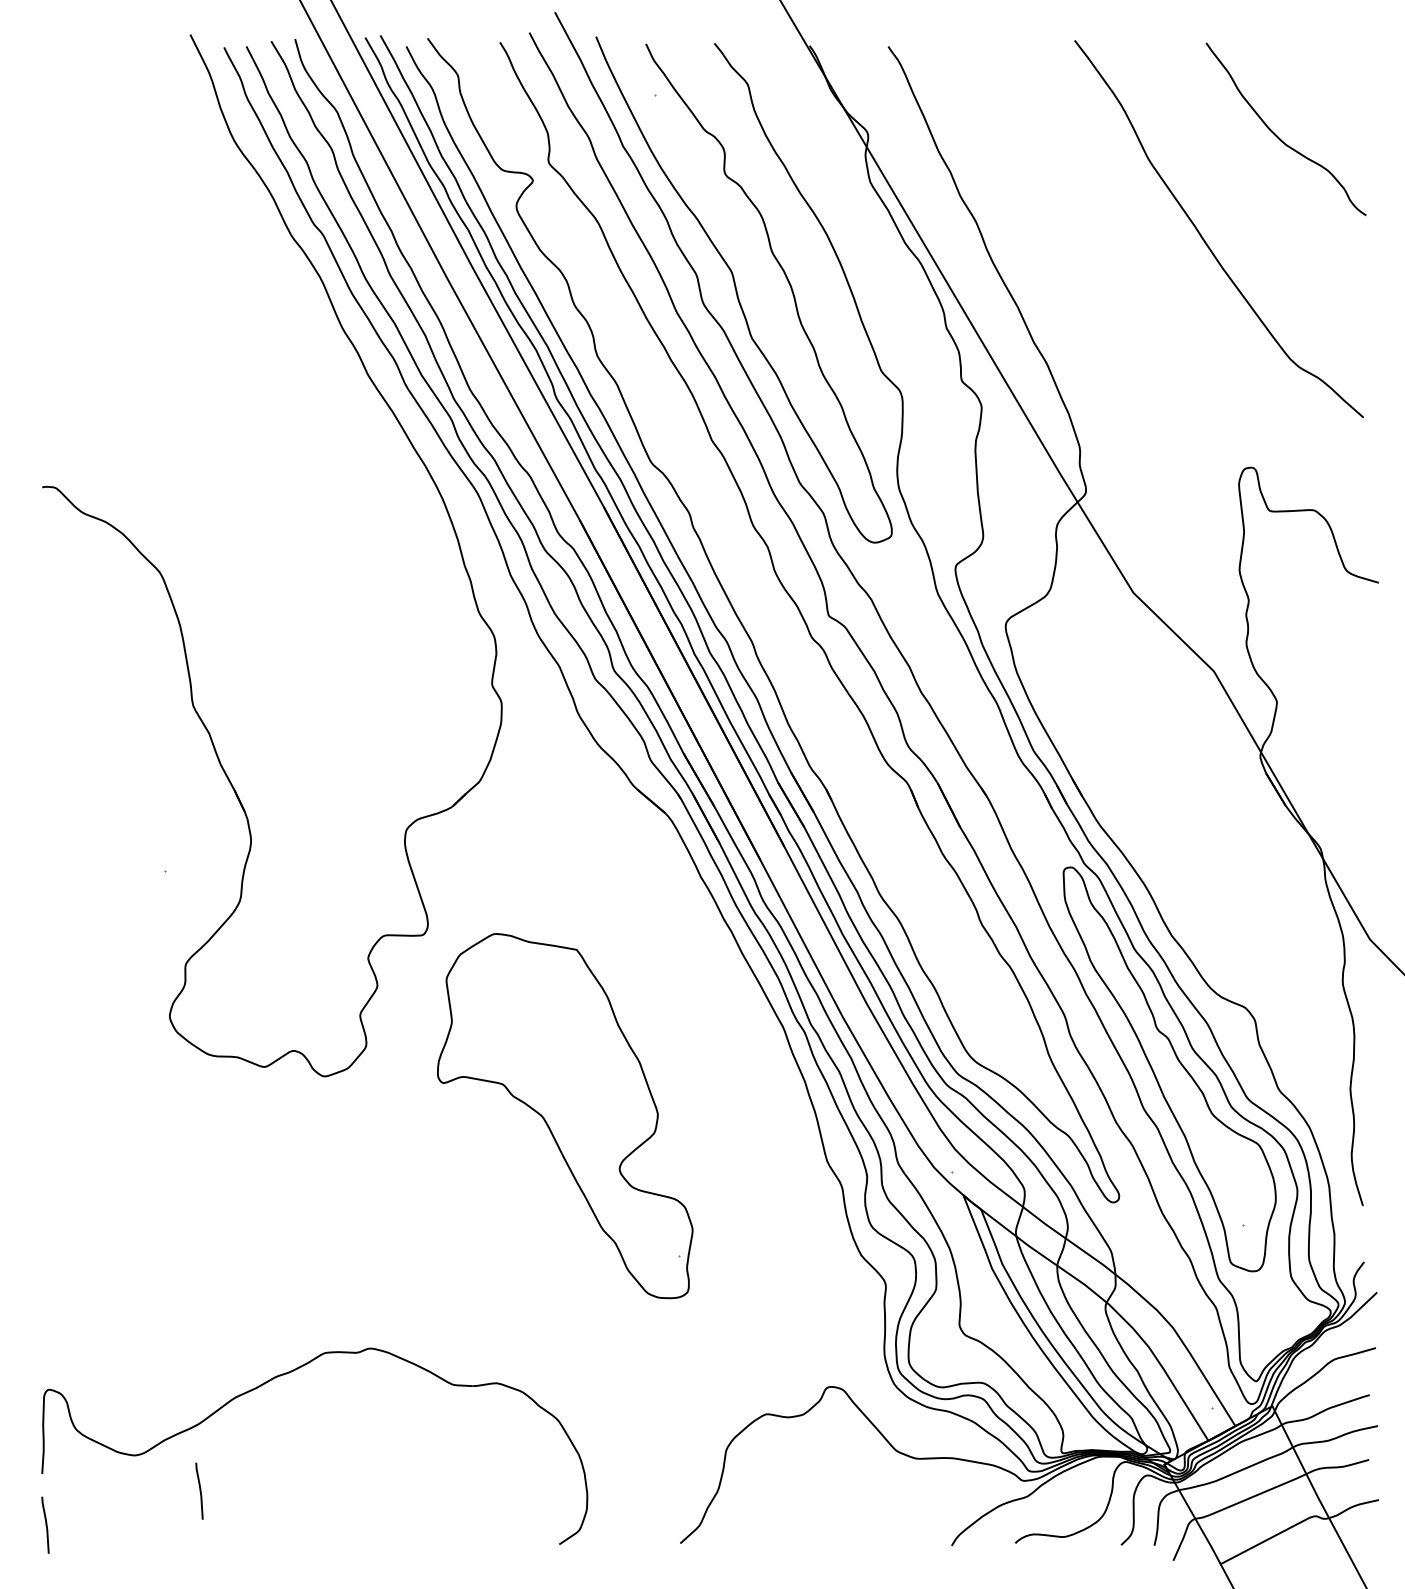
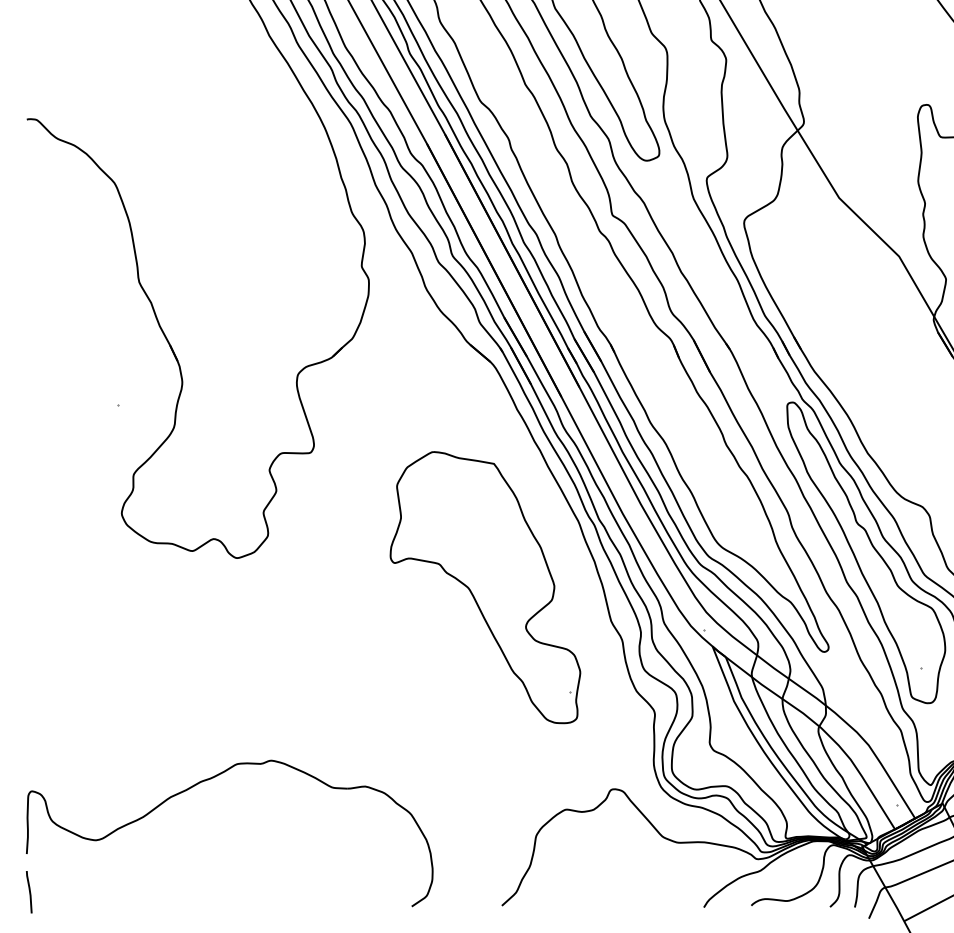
part: (565, 1116) -> (485, 587), moved
line: (199, 1490) -> (143, 866), removed

